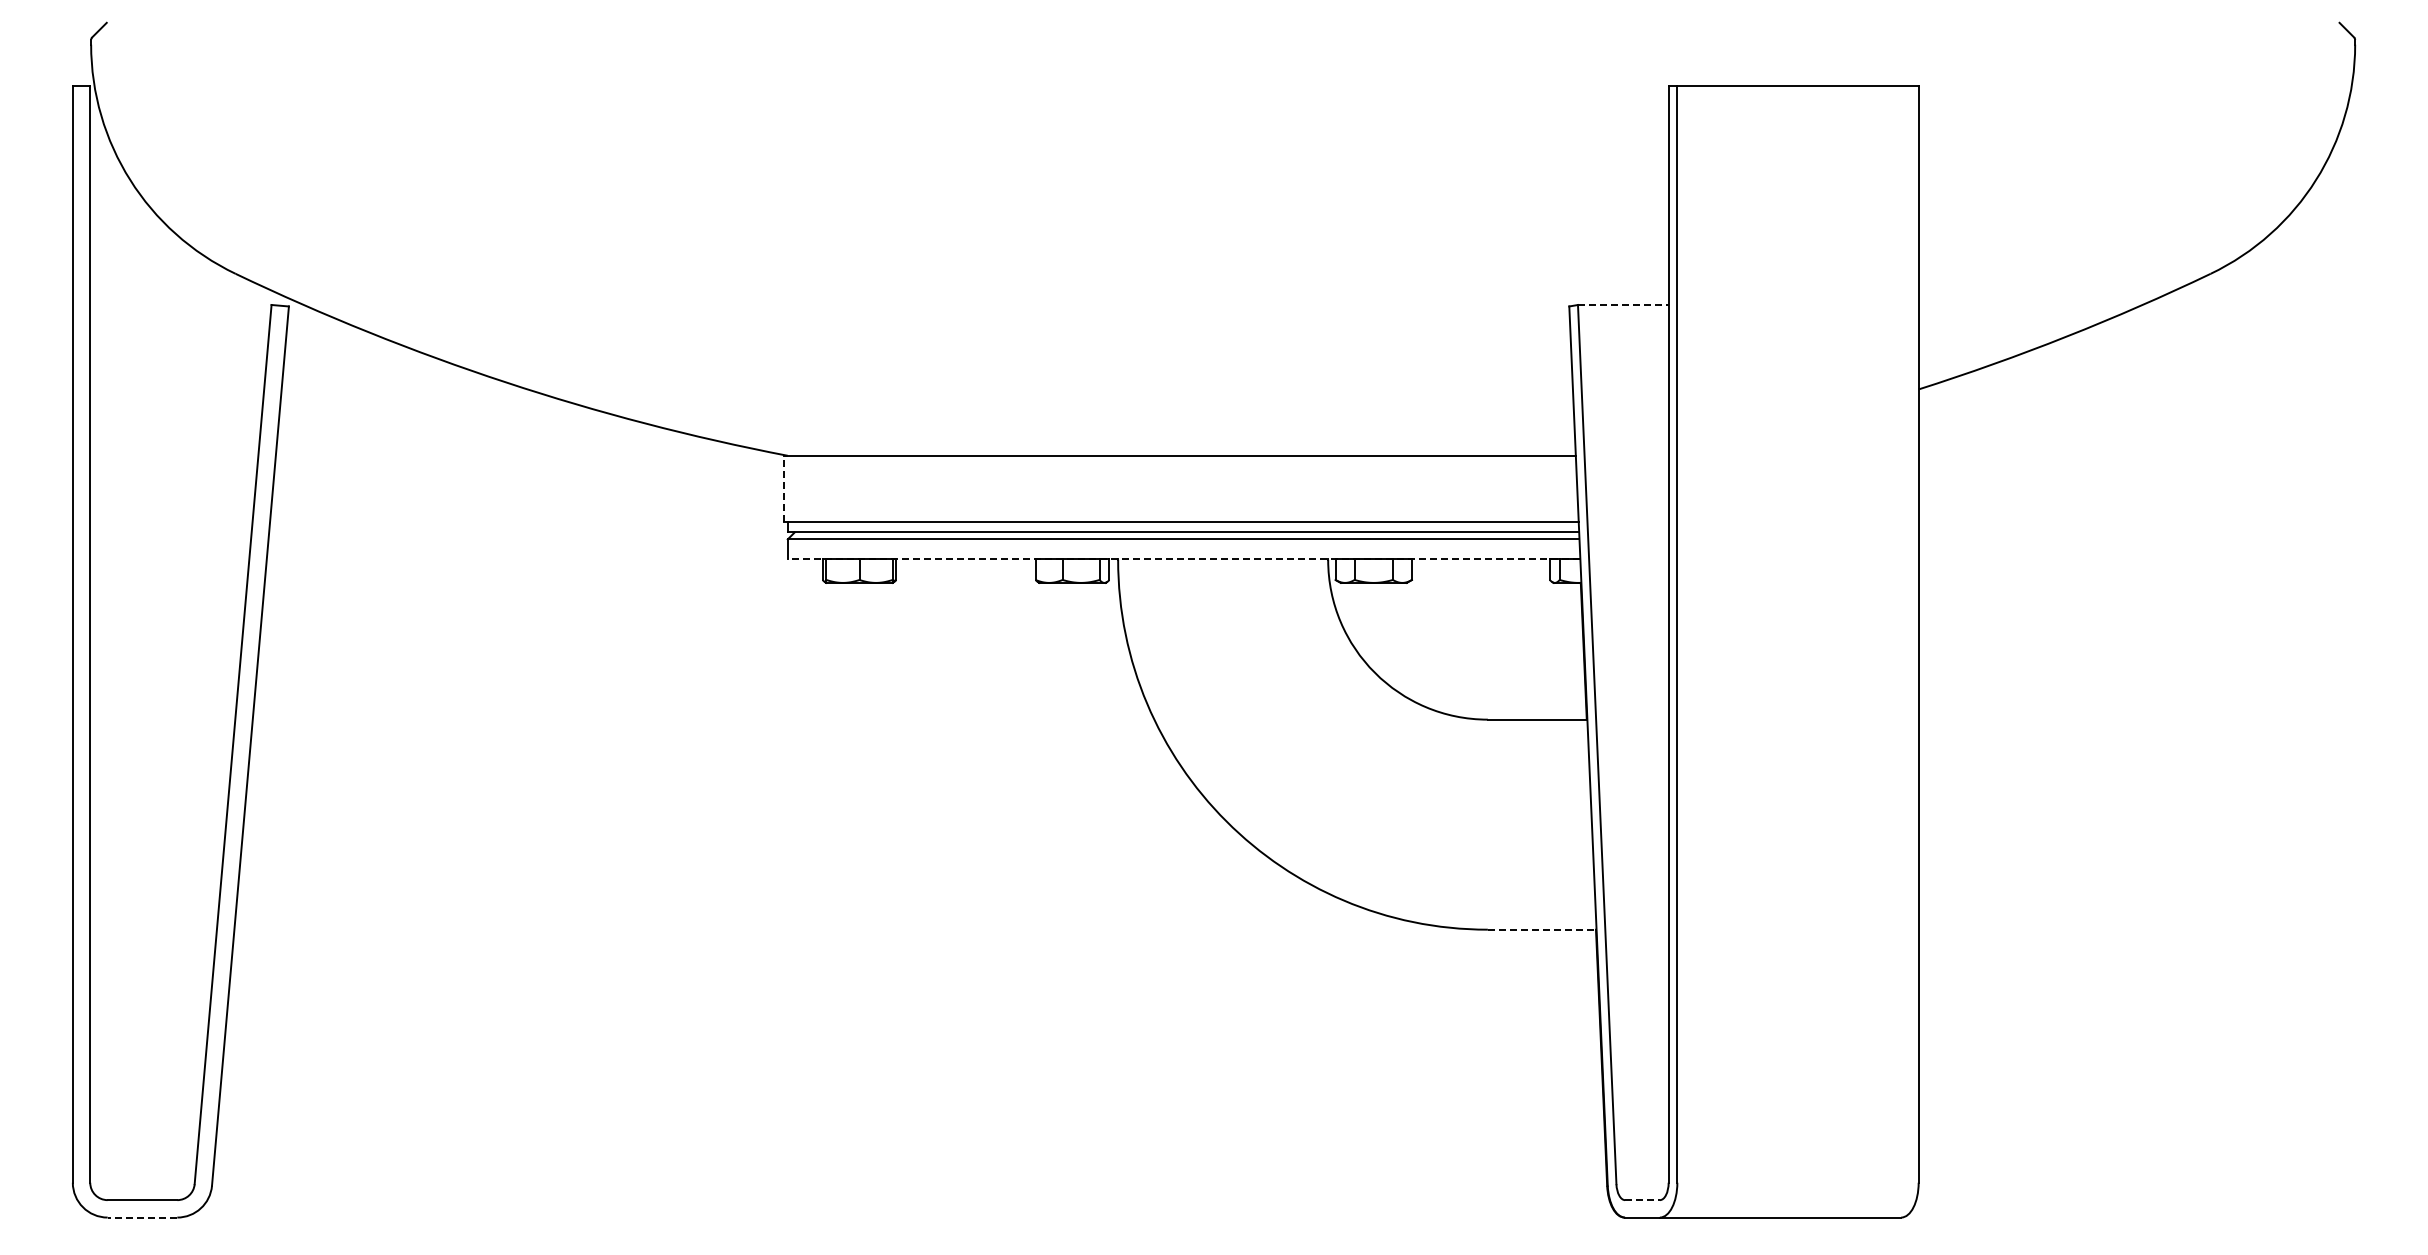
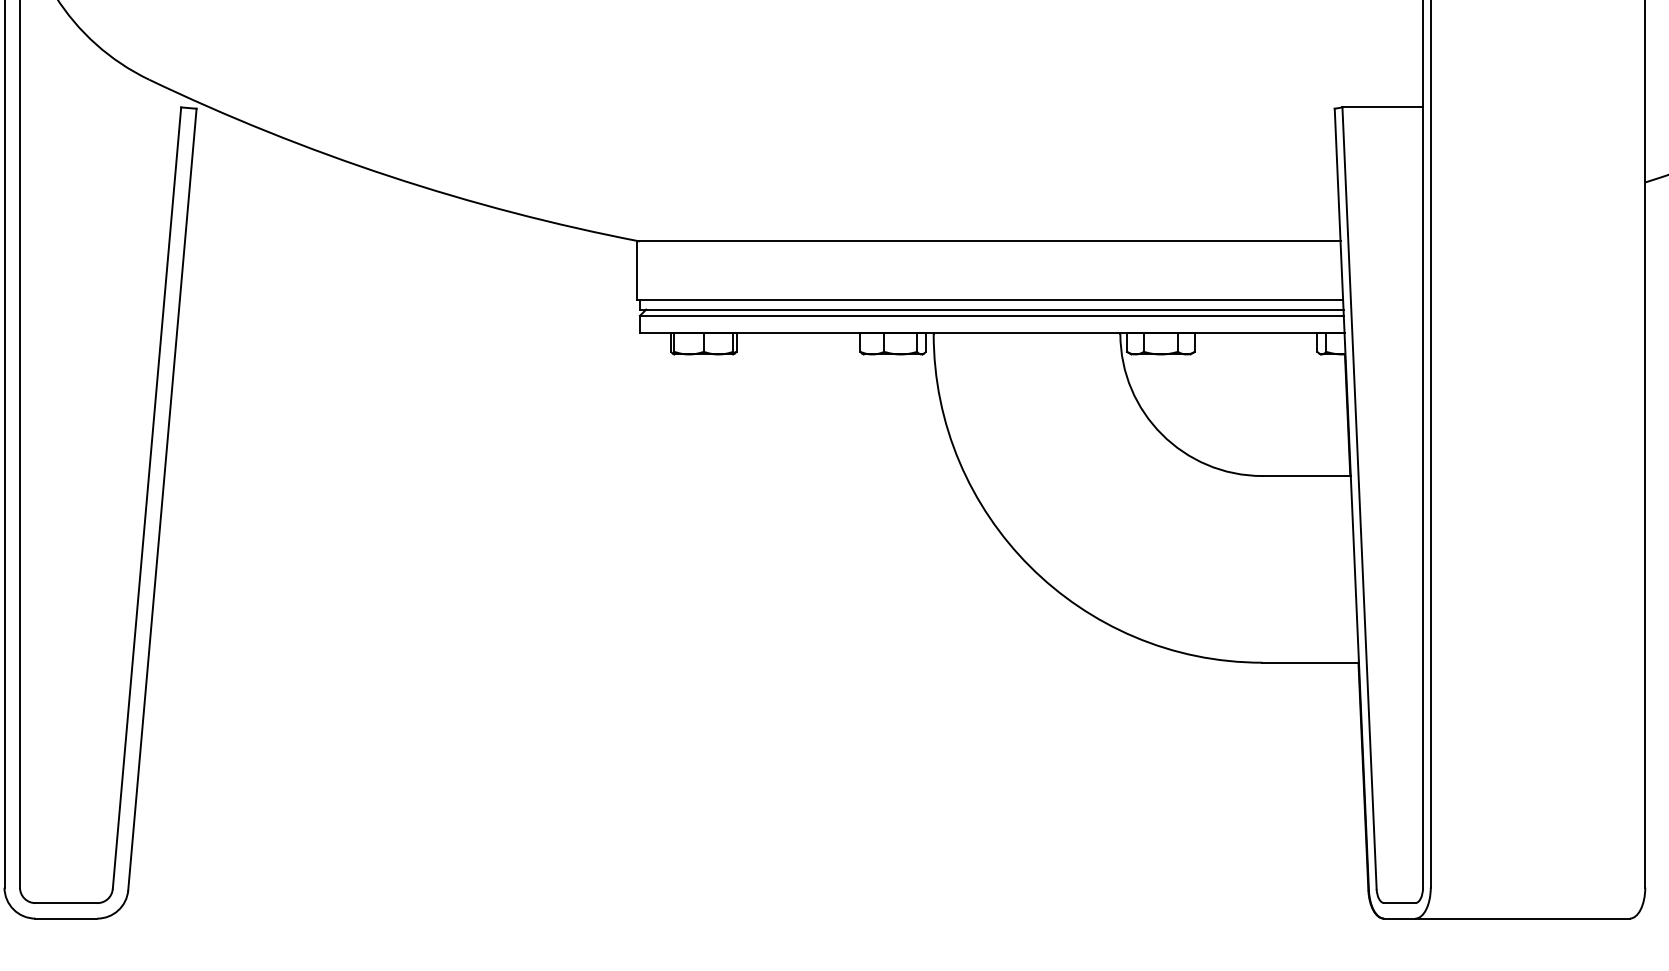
line: (1623, 304) -> (1382, 106), dashed -> solid
line: (784, 488) -> (637, 270), dashed -> solid
line: (1183, 558) -> (991, 332), dashed -> solid
line: (1542, 929) -> (1310, 662), dashed -> solid
line: (1643, 1200) -> (1400, 903), dashed -> solid
line: (142, 1217) -> (66, 918), dashed -> solid

